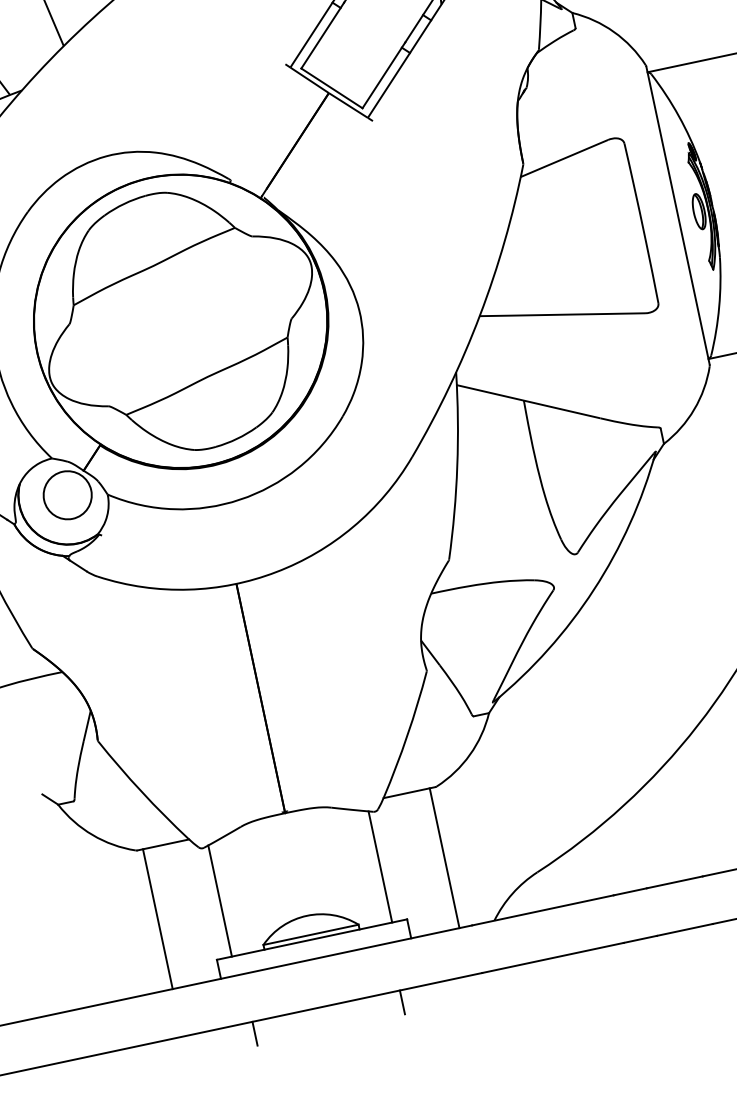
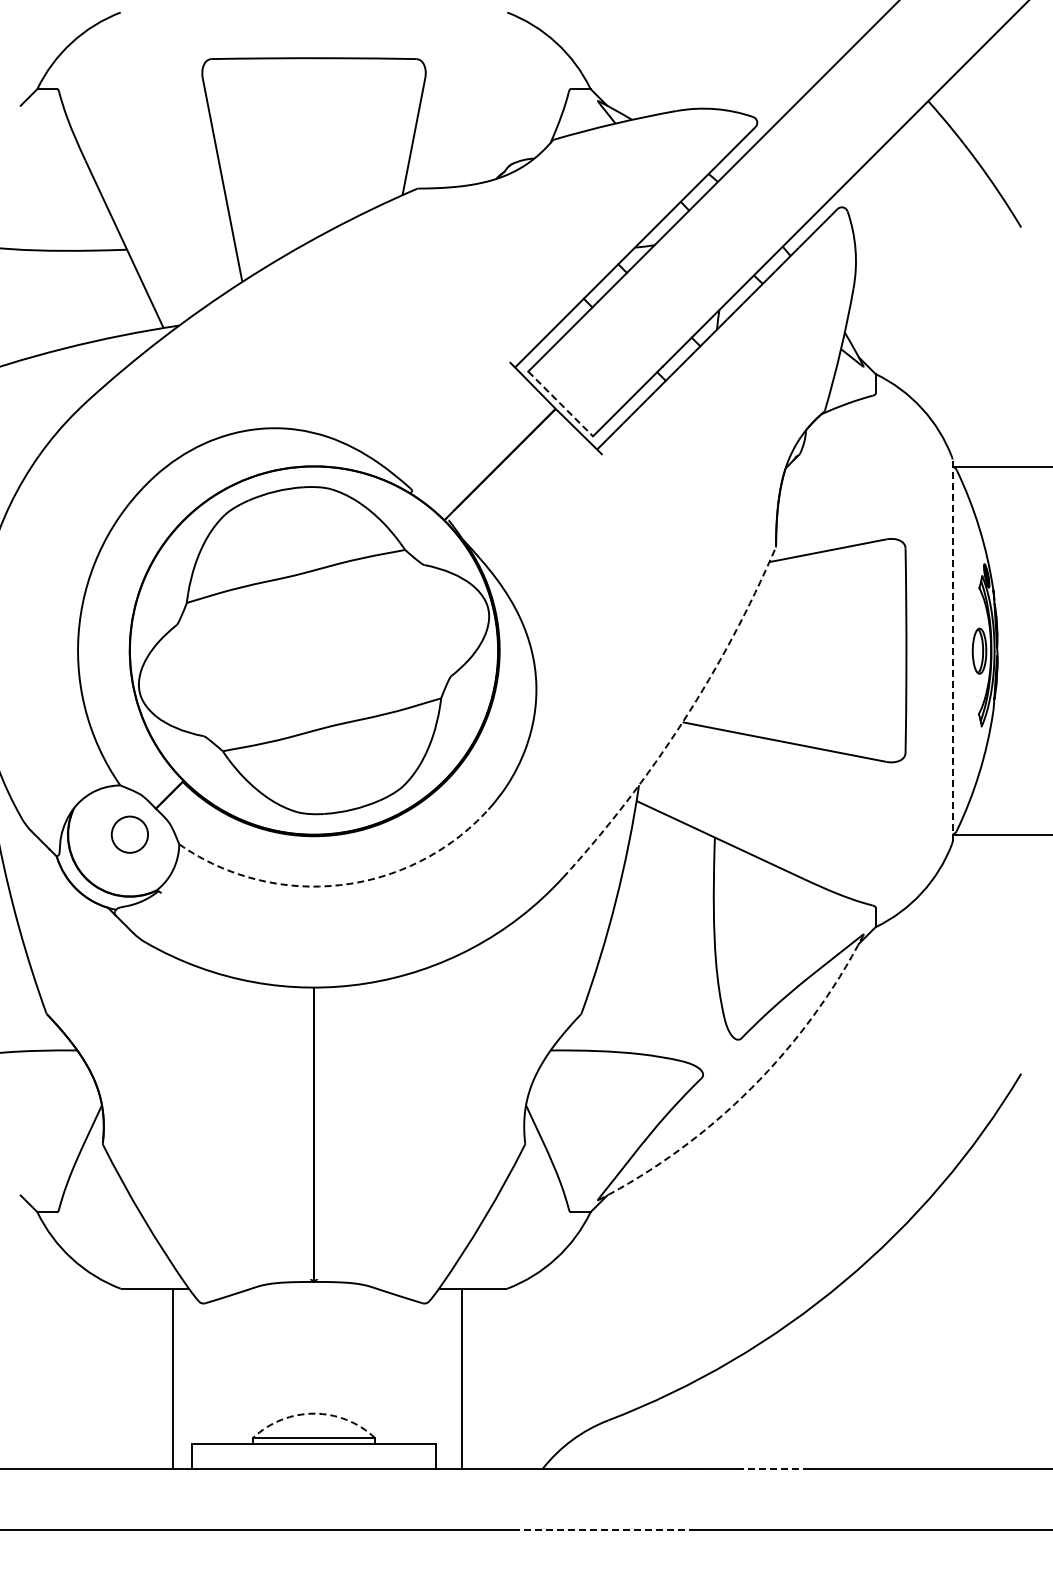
line: (331, 88) -> (560, 403), solid -> dashed
line: (677, 215) -> (952, 650), solid -> dashed
arc: (480, 315) -> (683, 721), solid -> dashed
circle: (67, 495) -> (129, 834), size x0.6
arc: (240, 499) -> (340, 885), solid -> dashed
arc: (593, 590) -> (751, 1088), solid -> dashed
line: (444, 857) -> (462, 1378), moved
line: (380, 866) -> (416, 1372), removed
line: (674, 882) -> (774, 1468), solid -> dashed
line: (220, 900) -> (211, 1372), removed
arc: (307, 915) -> (314, 1413), solid -> dashed
line: (157, 918) -> (172, 1378), moved
line: (553, 957) -> (605, 1529), solid -> dashed
line: (402, 1002) -> (408, 1544), removed
line: (255, 1033) -> (219, 1544), removed

